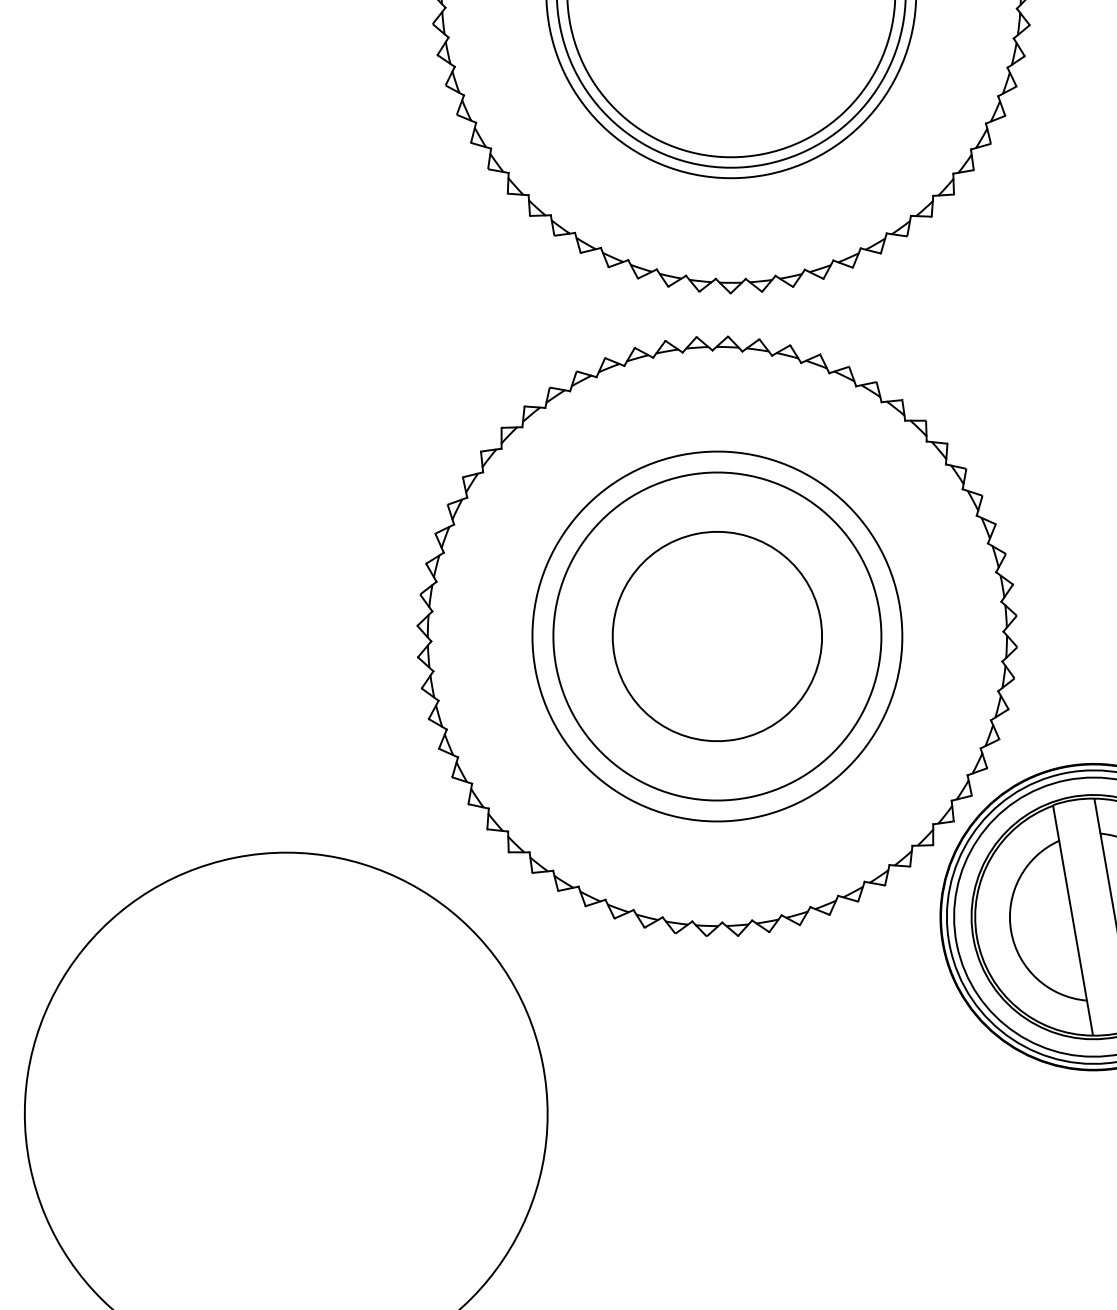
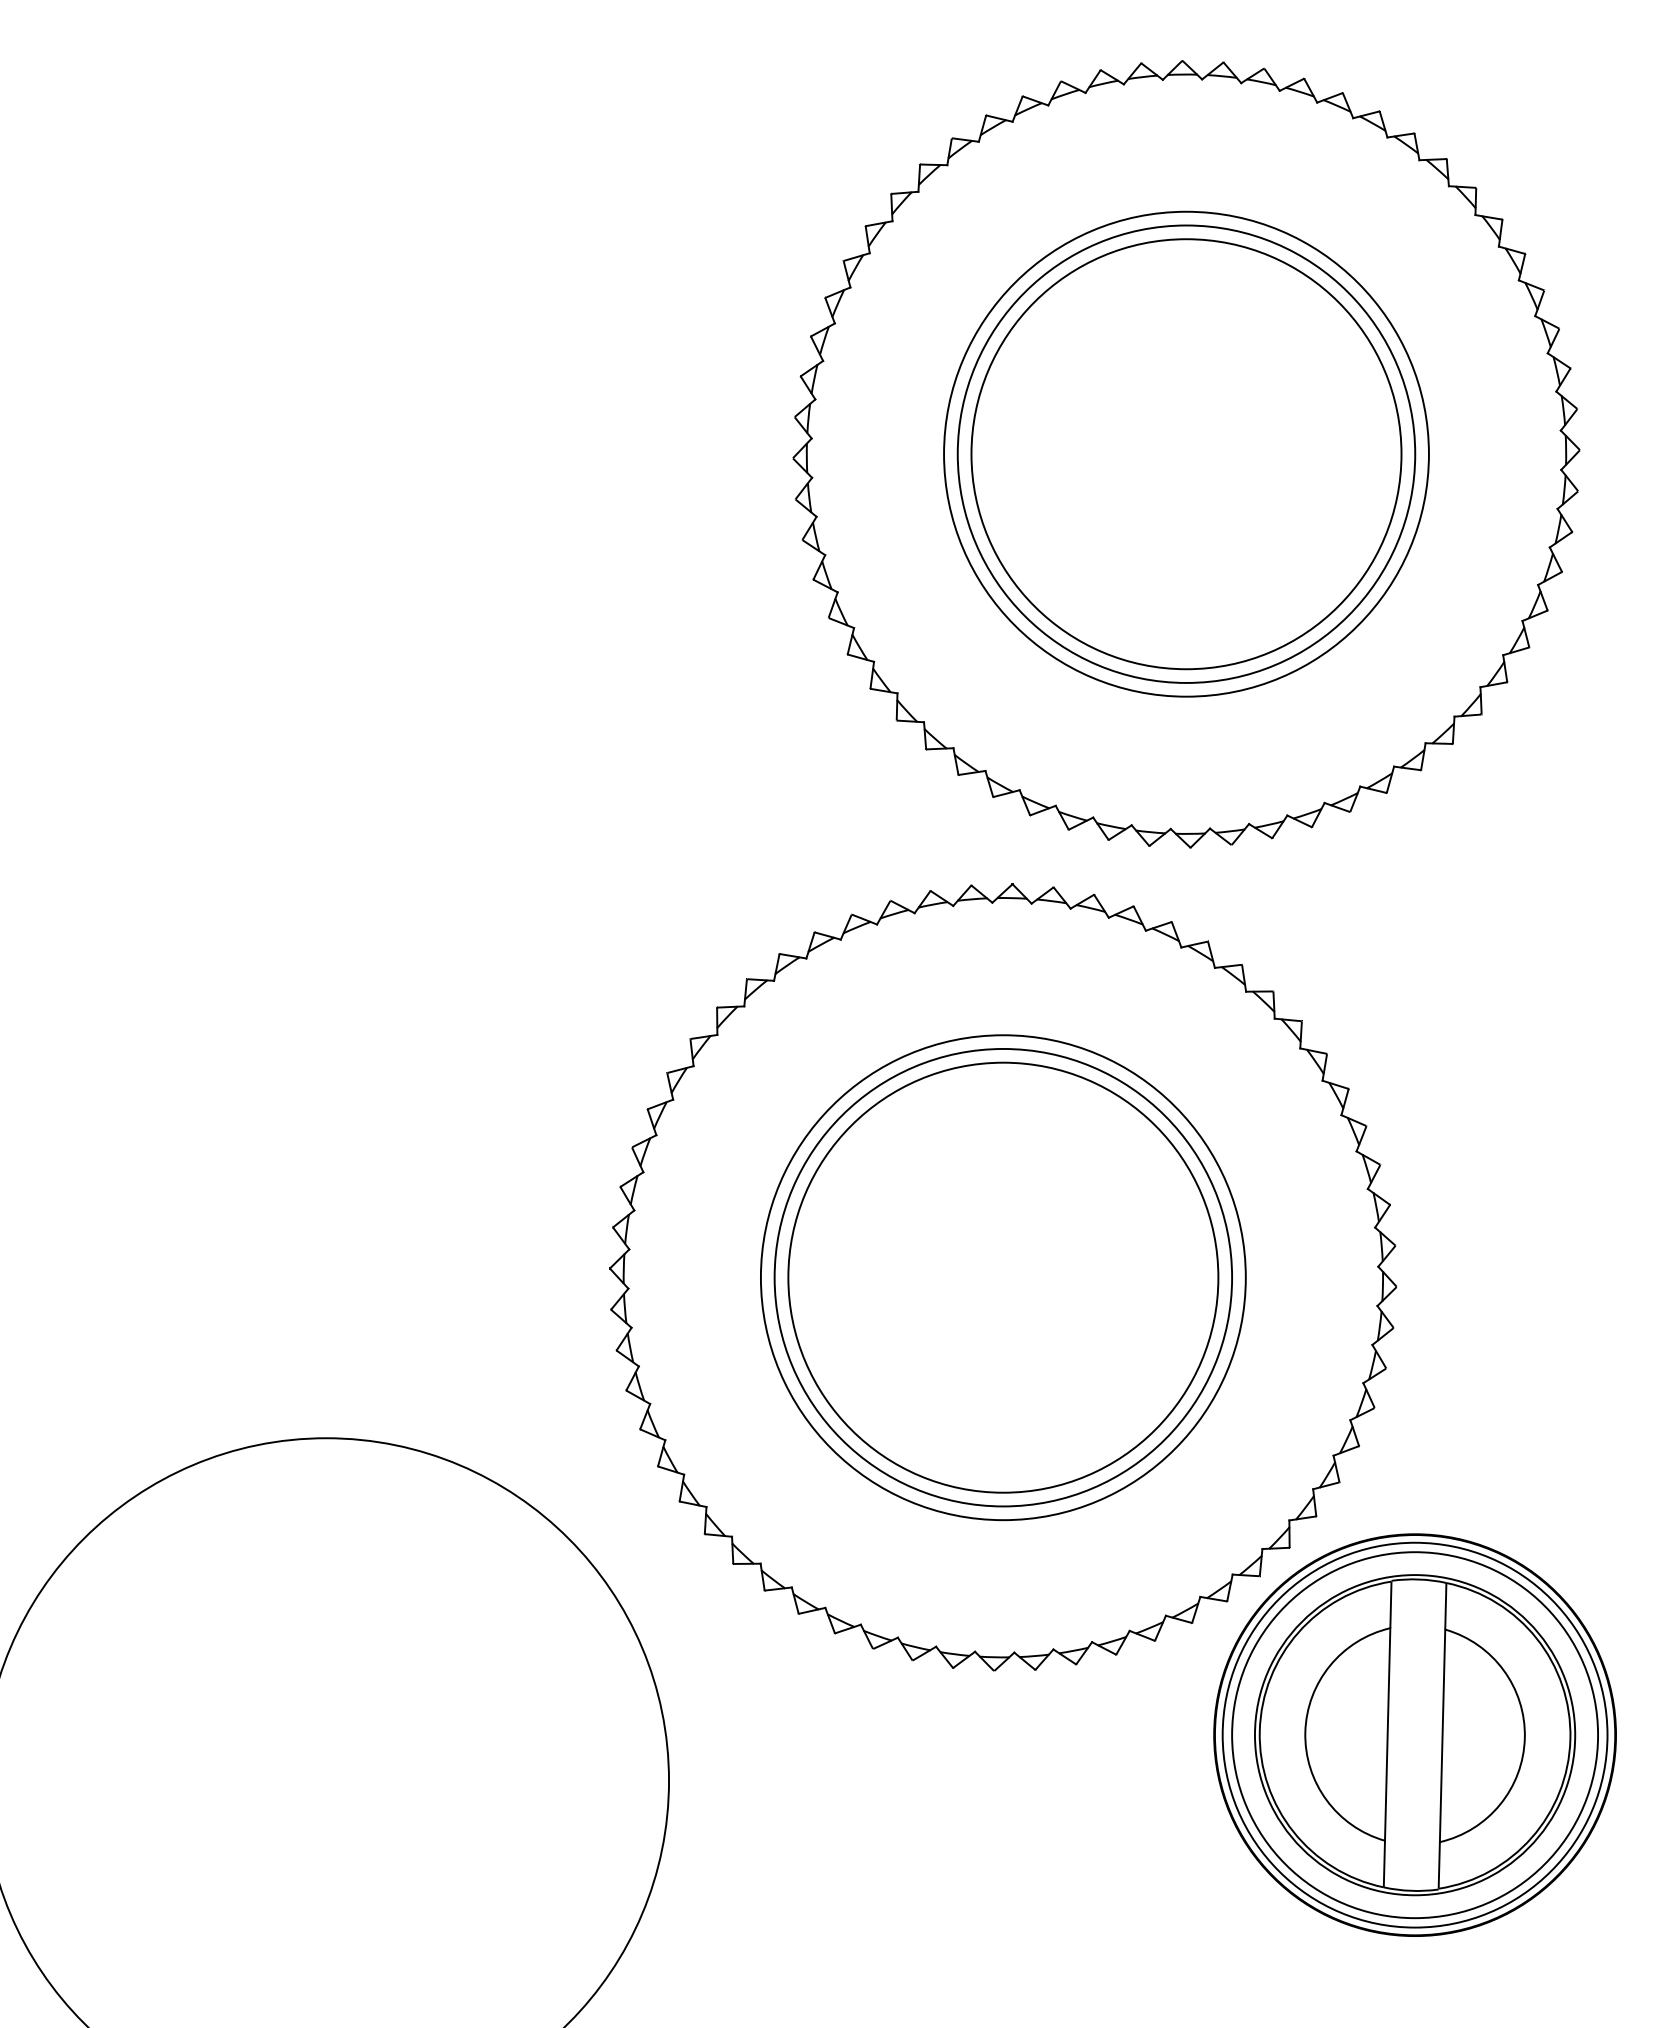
circle: (717, 636) -> (1003, 1277), size x1.67

